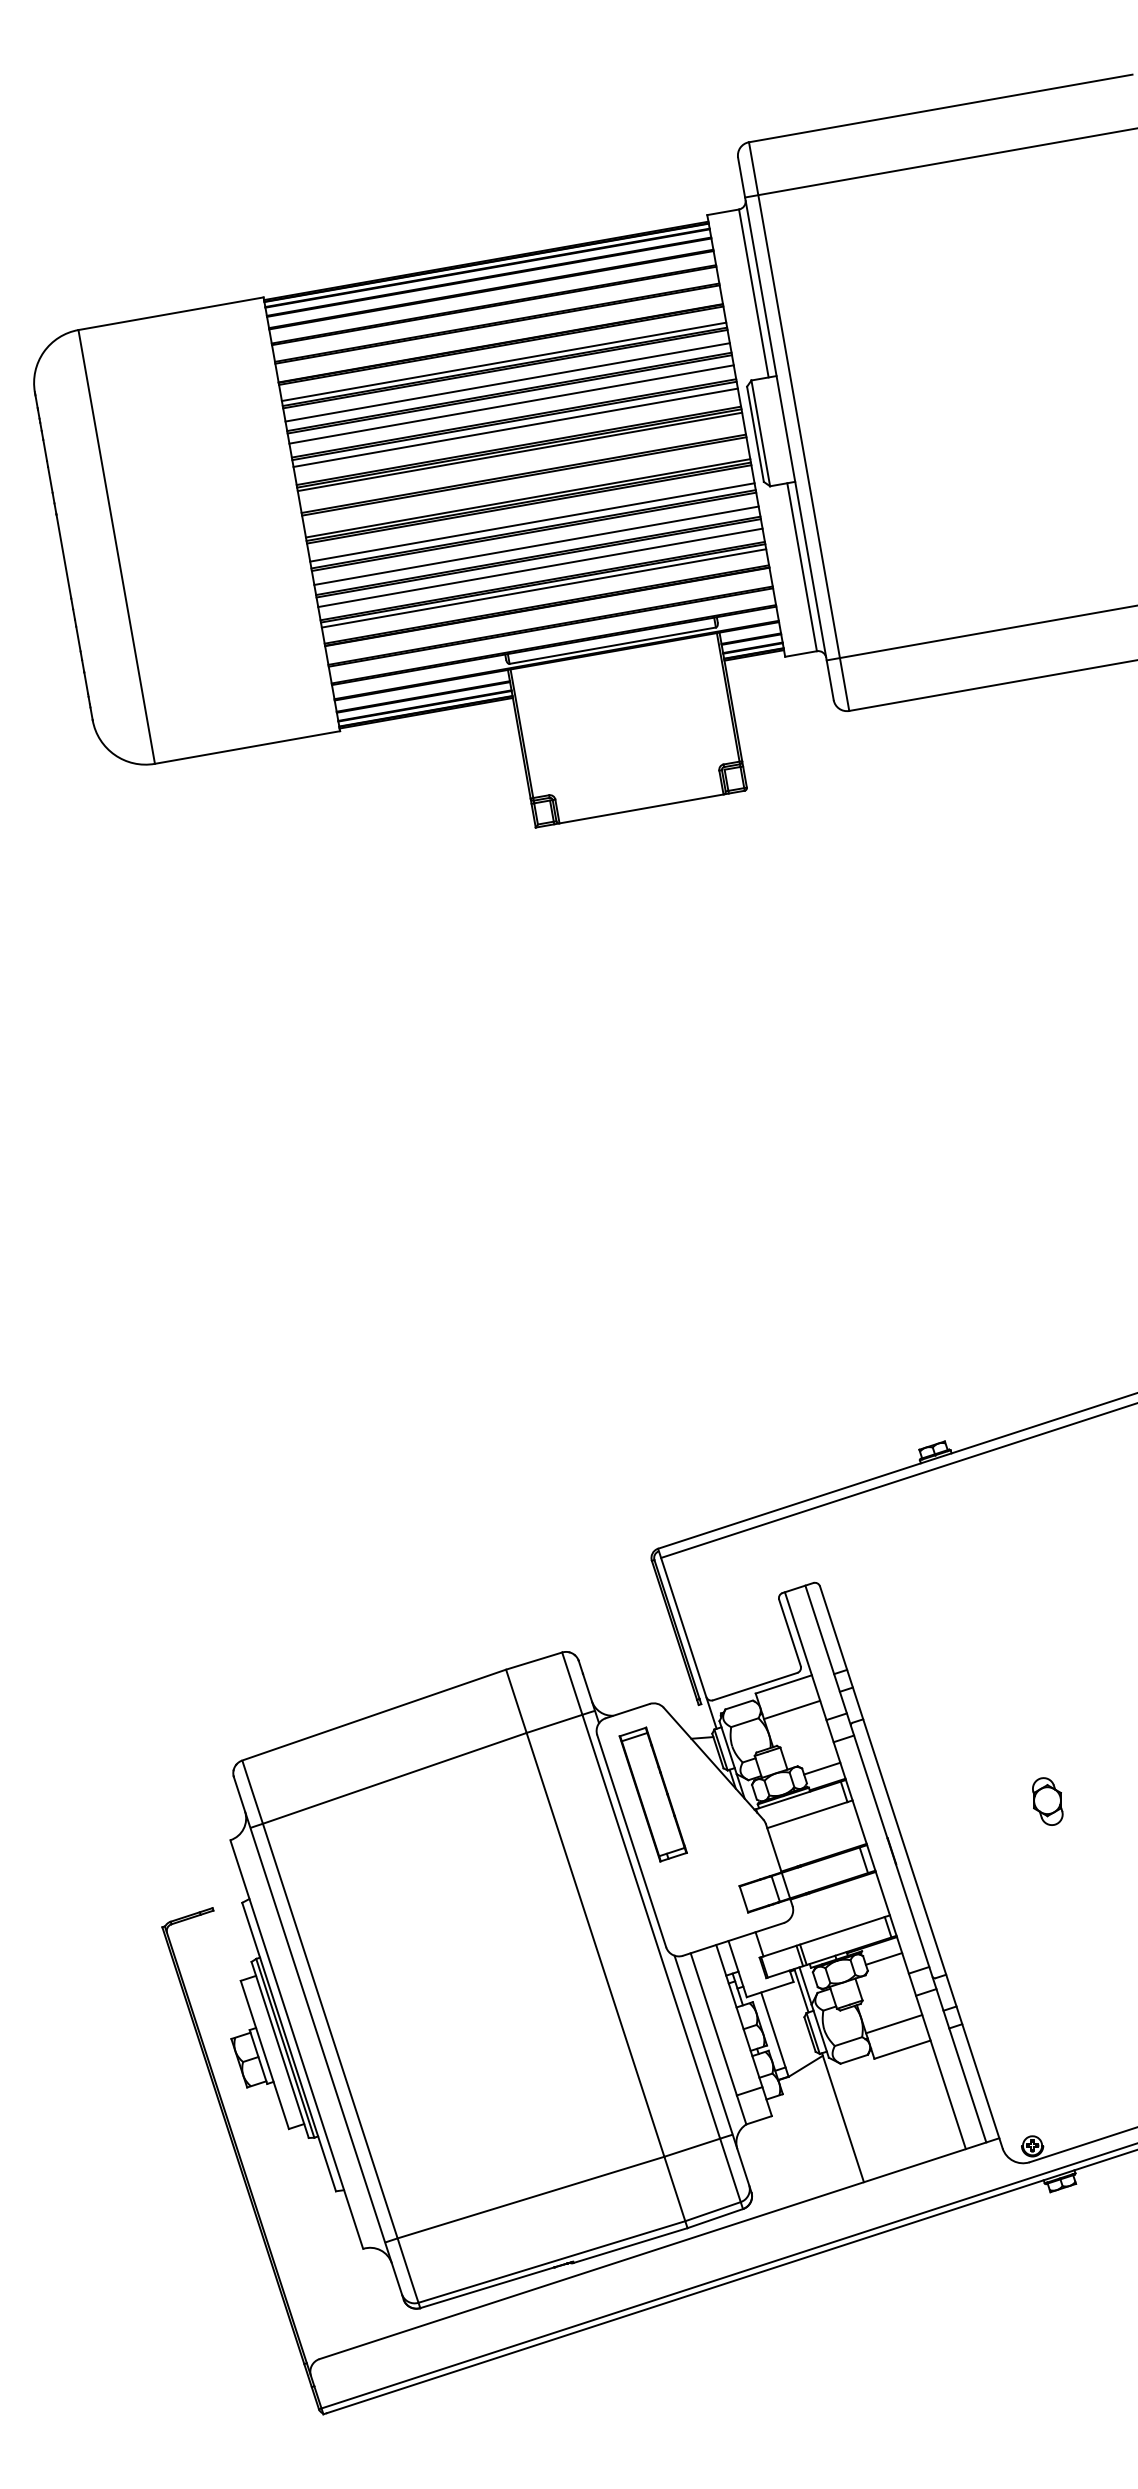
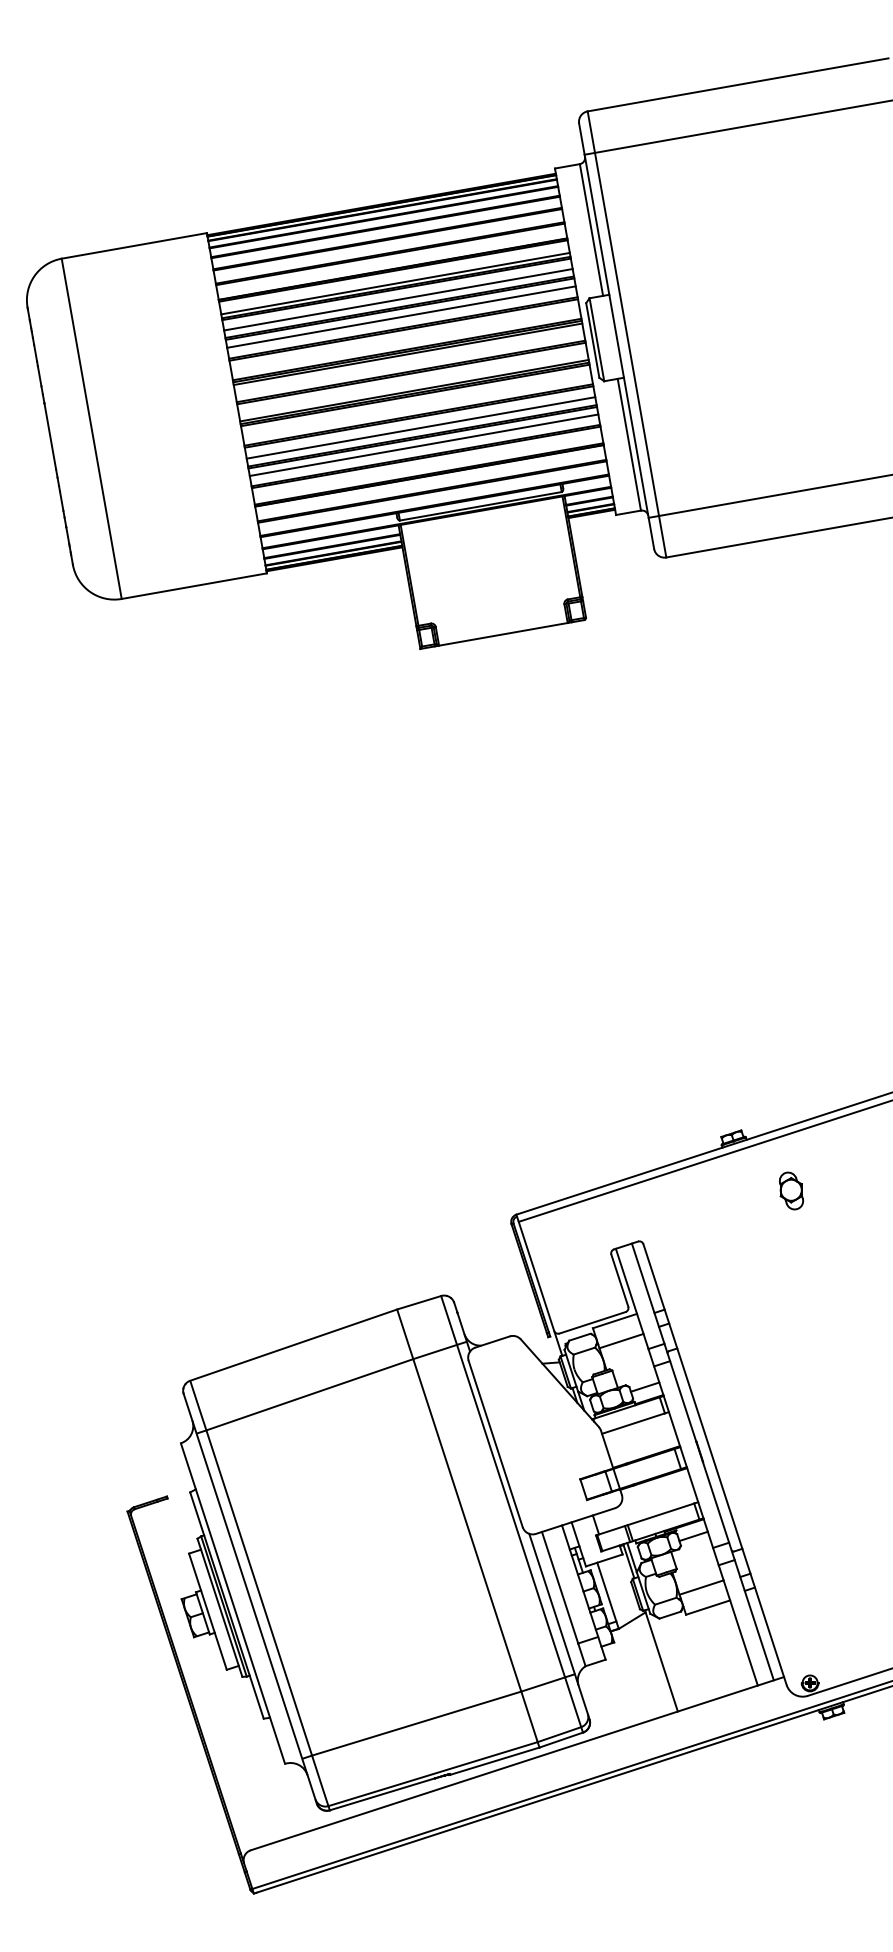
line: (515, 427) -> (404, 335), removed
line: (532, 522) -> (417, 409), removed
line: (543, 588) -> (426, 461), removed
part: (652, 1794) -> (511, 1407), removed
part: (1047, 1801) -> (791, 1190), moved

